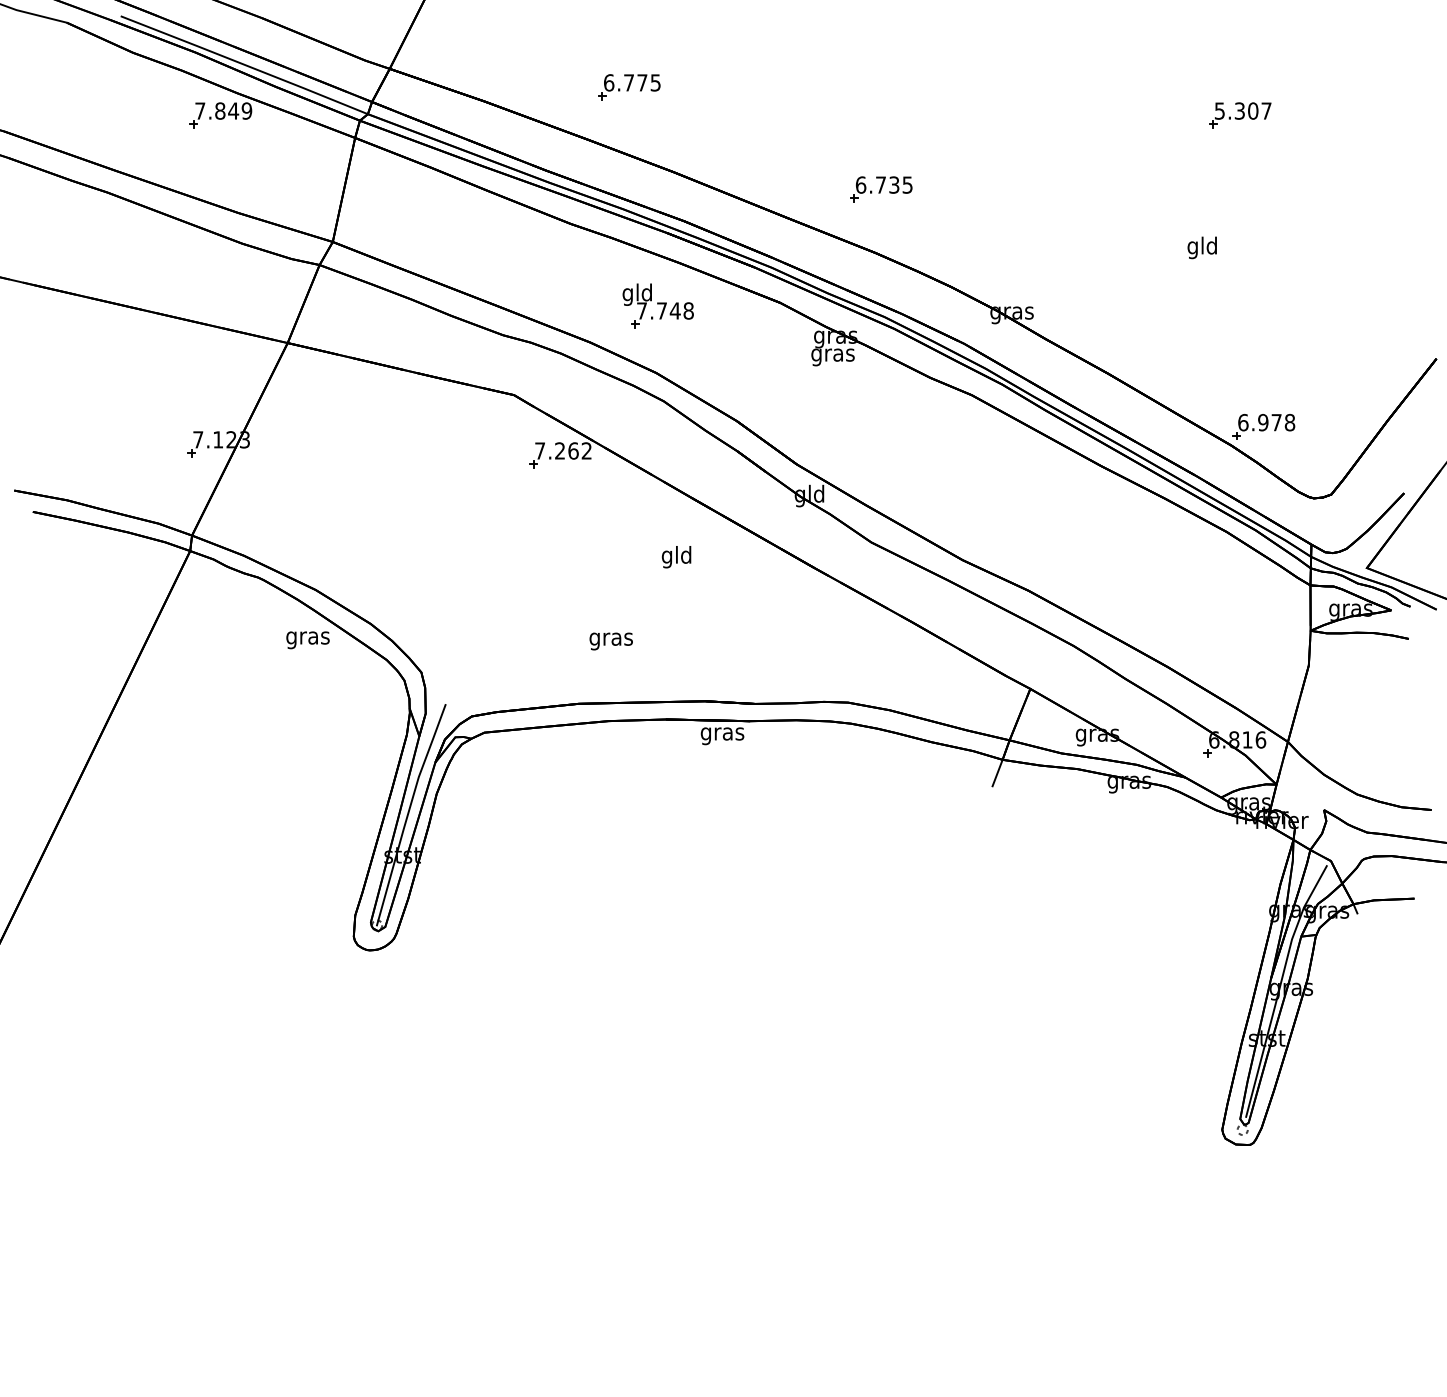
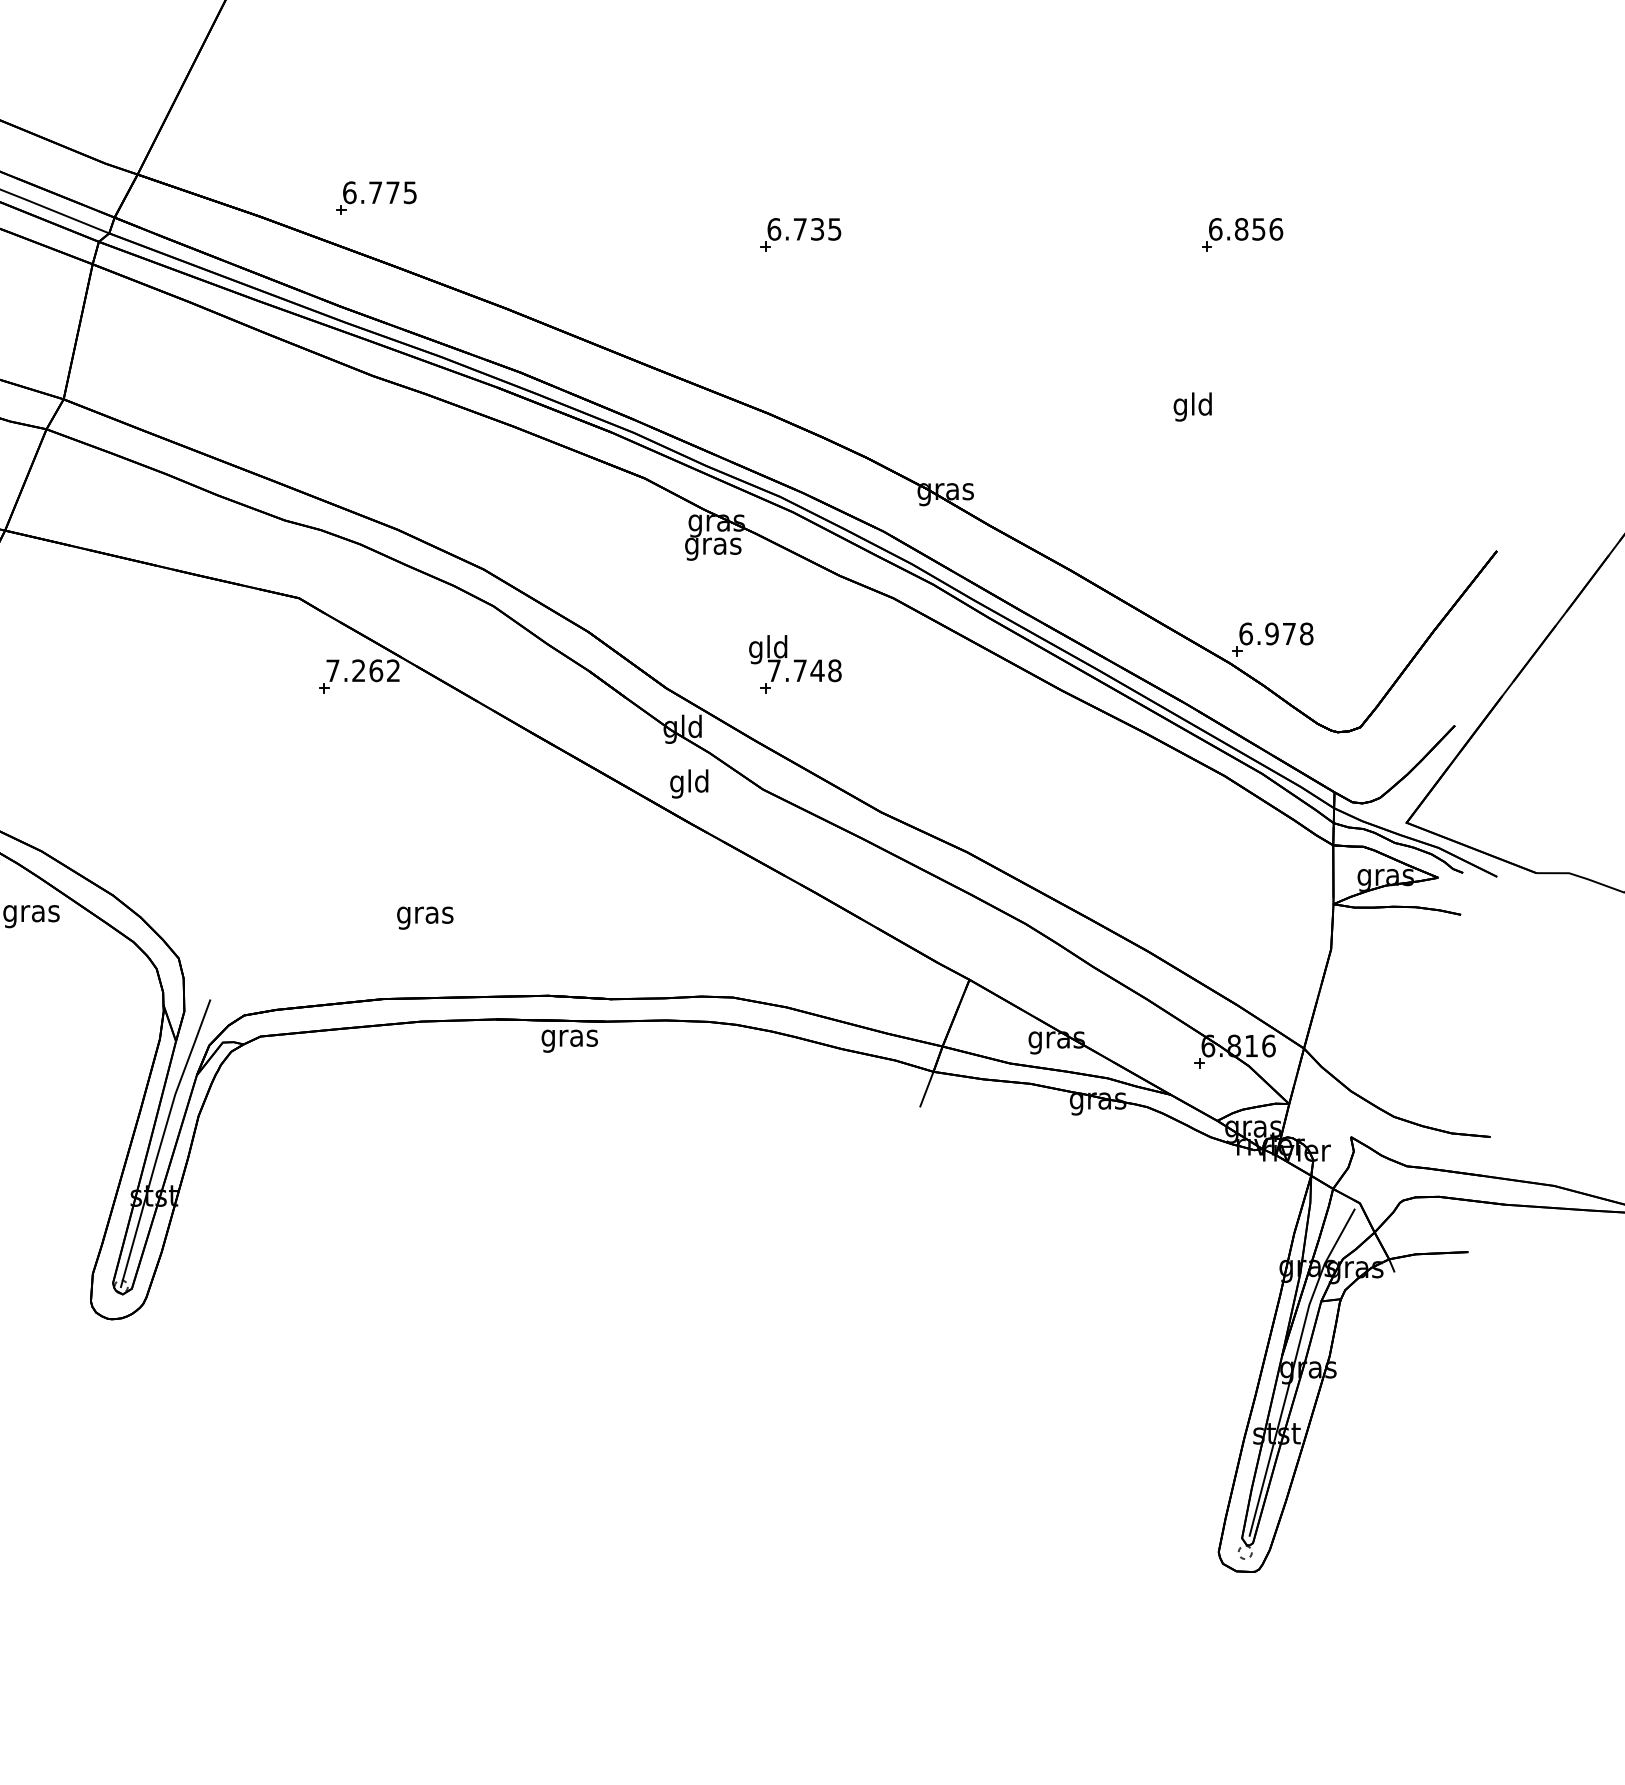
part: (629, 87) -> (376, 198), moved
text: (1242, 110) -> (1244, 228), 5.307 -> 6.856
part: (881, 189) -> (800, 235), moved
part: (657, 305) -> (794, 663), moved
text: (676, 557) -> (689, 784), moved

